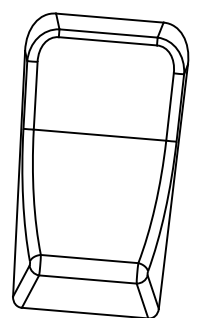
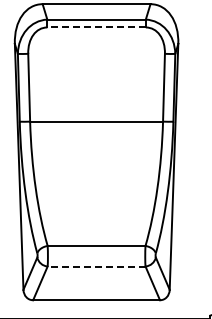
line: (107, 41) -> (96, 27), solid -> dashed
line: (87, 279) -> (96, 266), solid -> dashed

